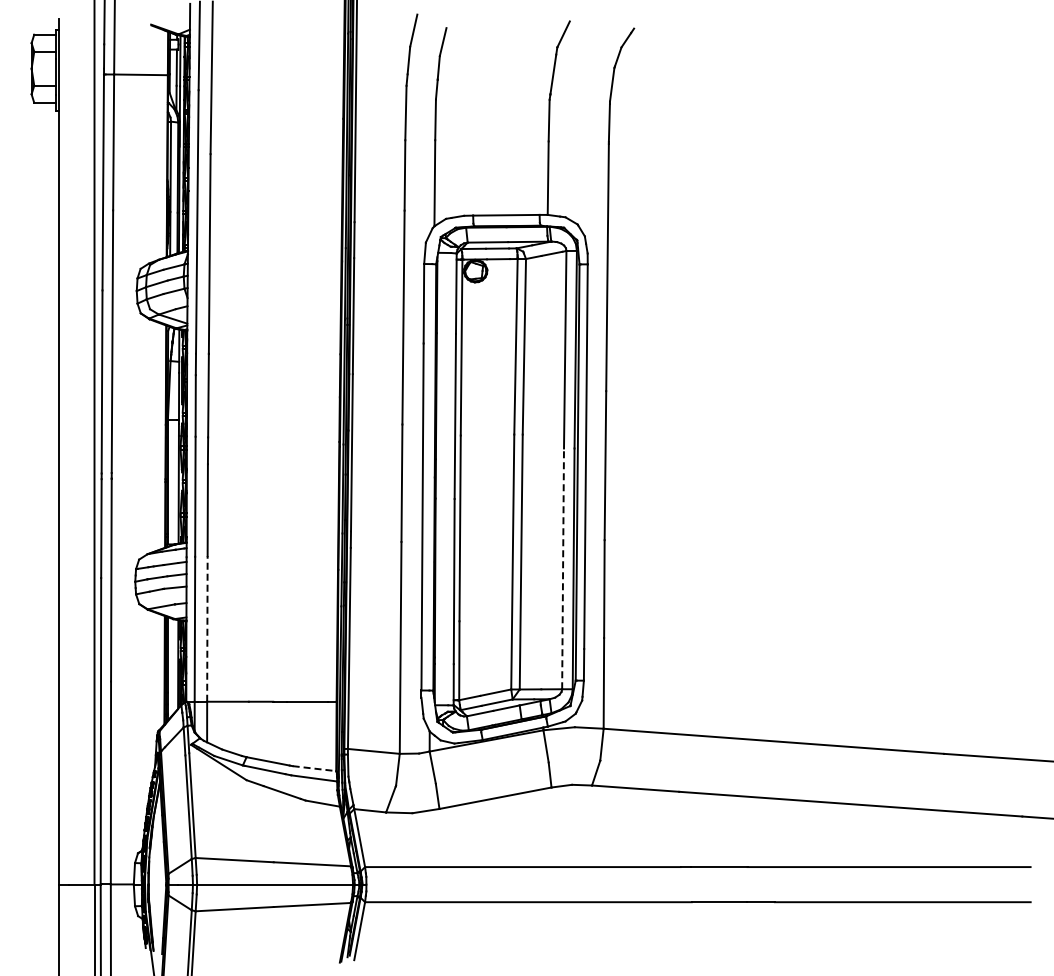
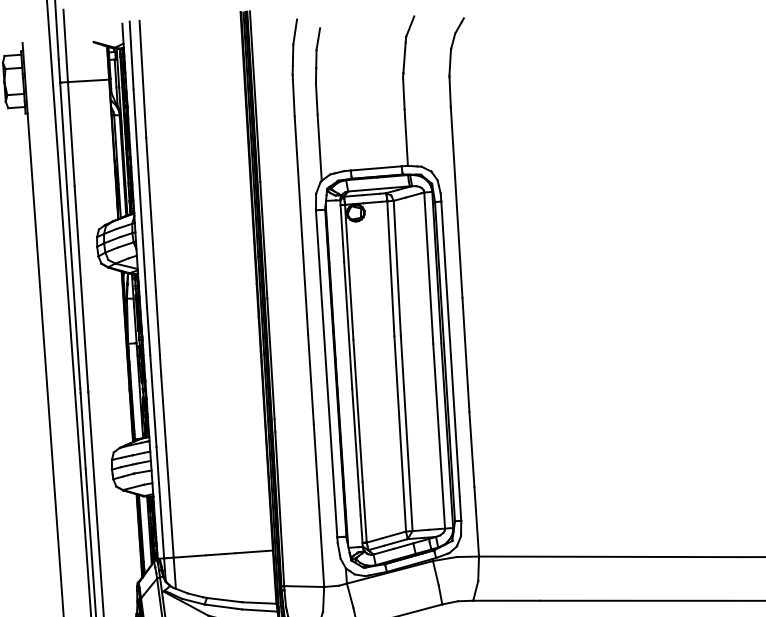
line: (563, 568) -> (439, 435), dashed -> solid
line: (207, 628) -> (169, 501), dashed -> solid
line: (315, 768) -> (260, 602), dashed -> solid

